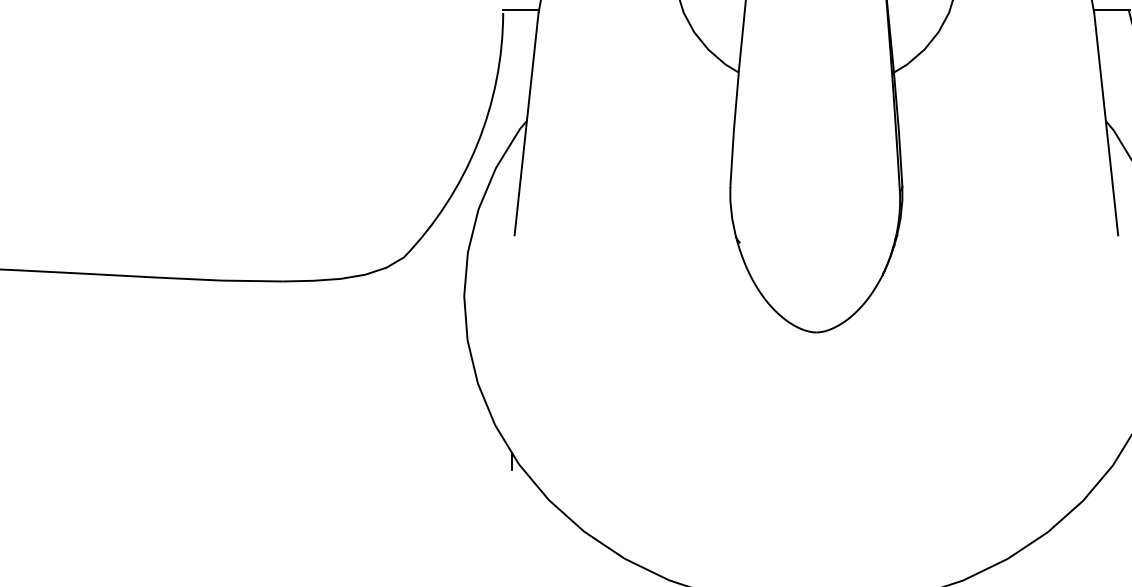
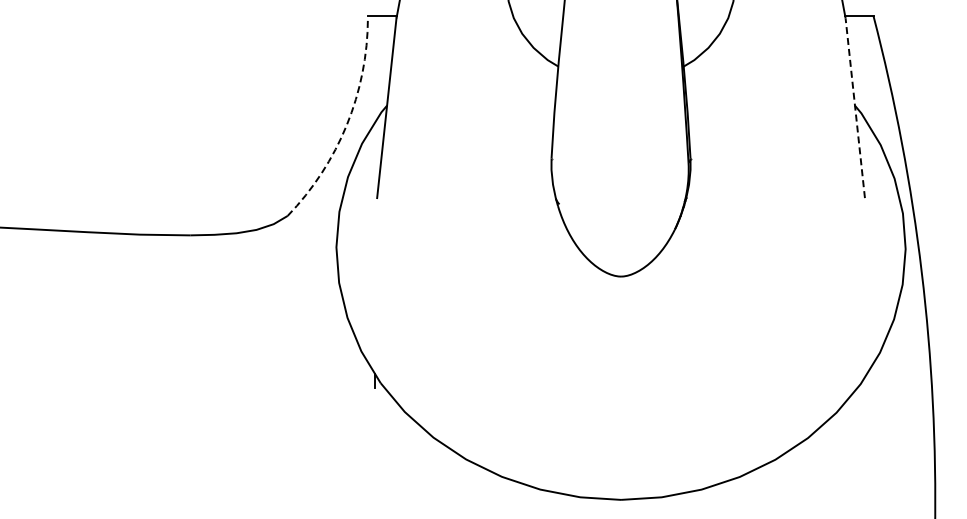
line: (1106, 123) -> (855, 107), solid -> dashed
arc: (476, 144) -> (346, 124), solid -> dashed

